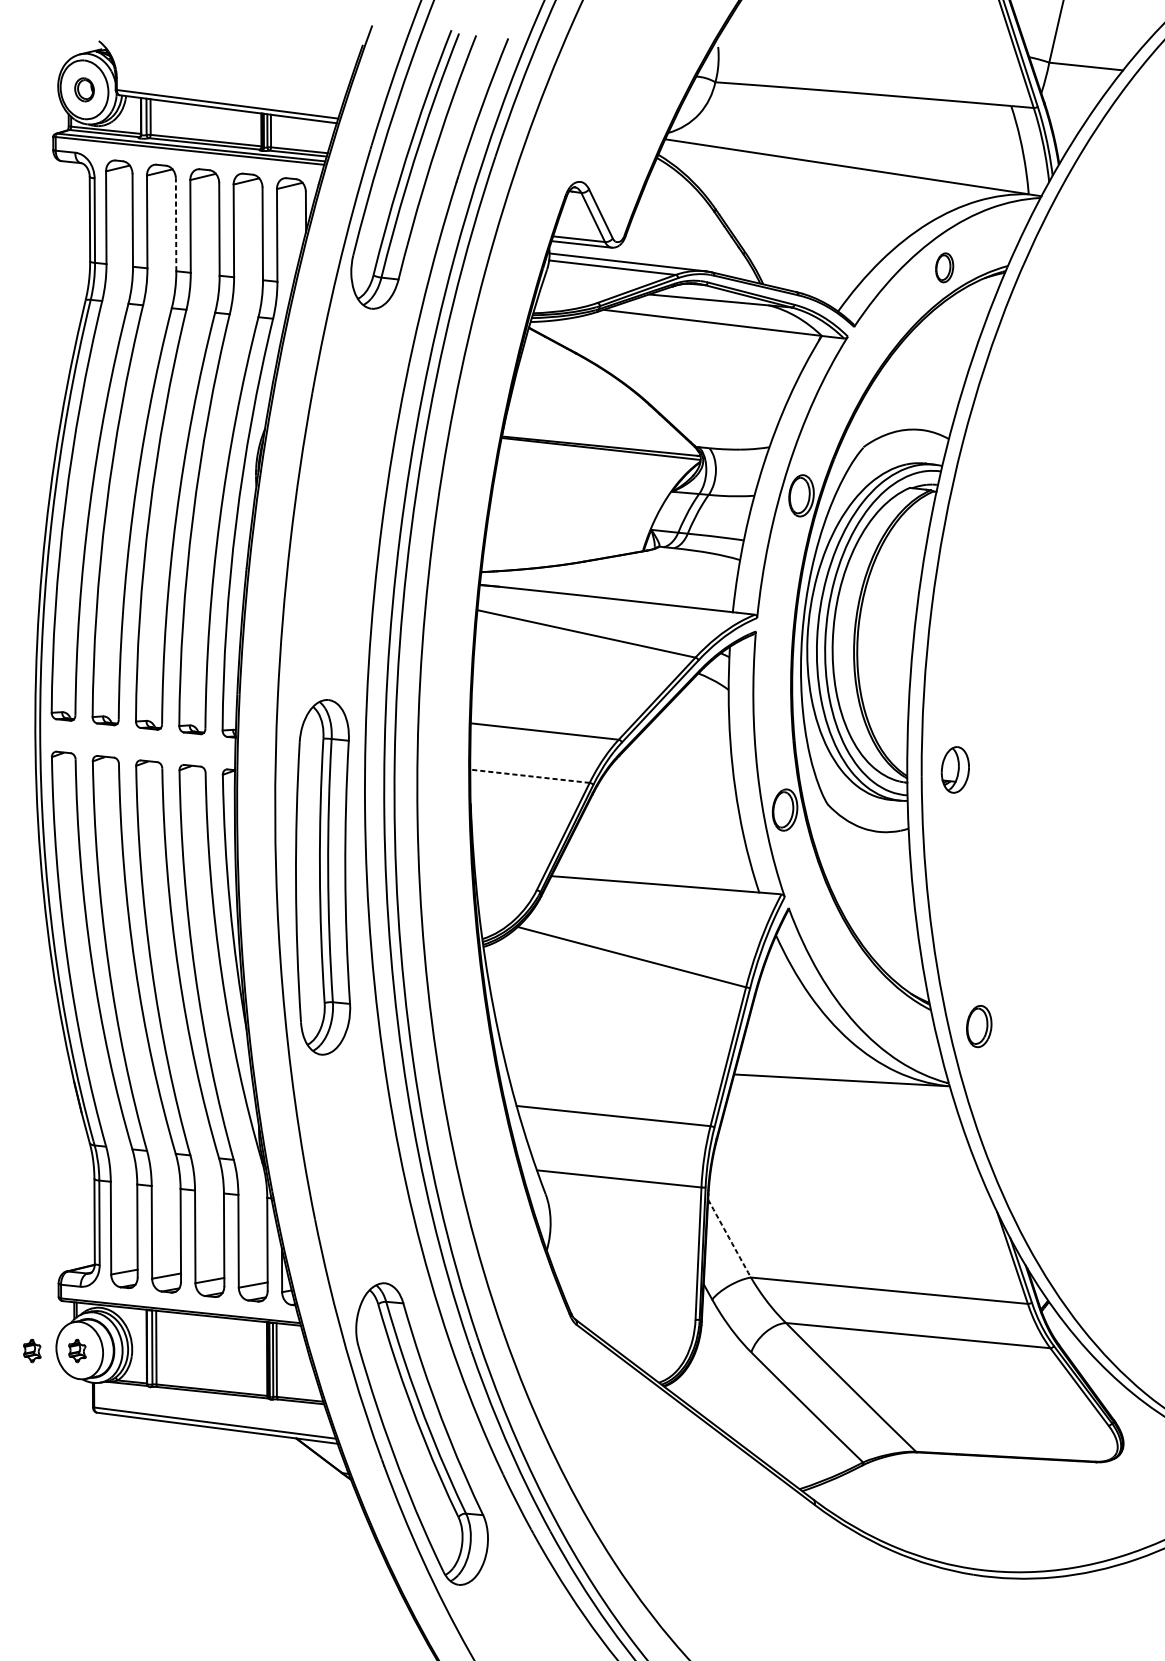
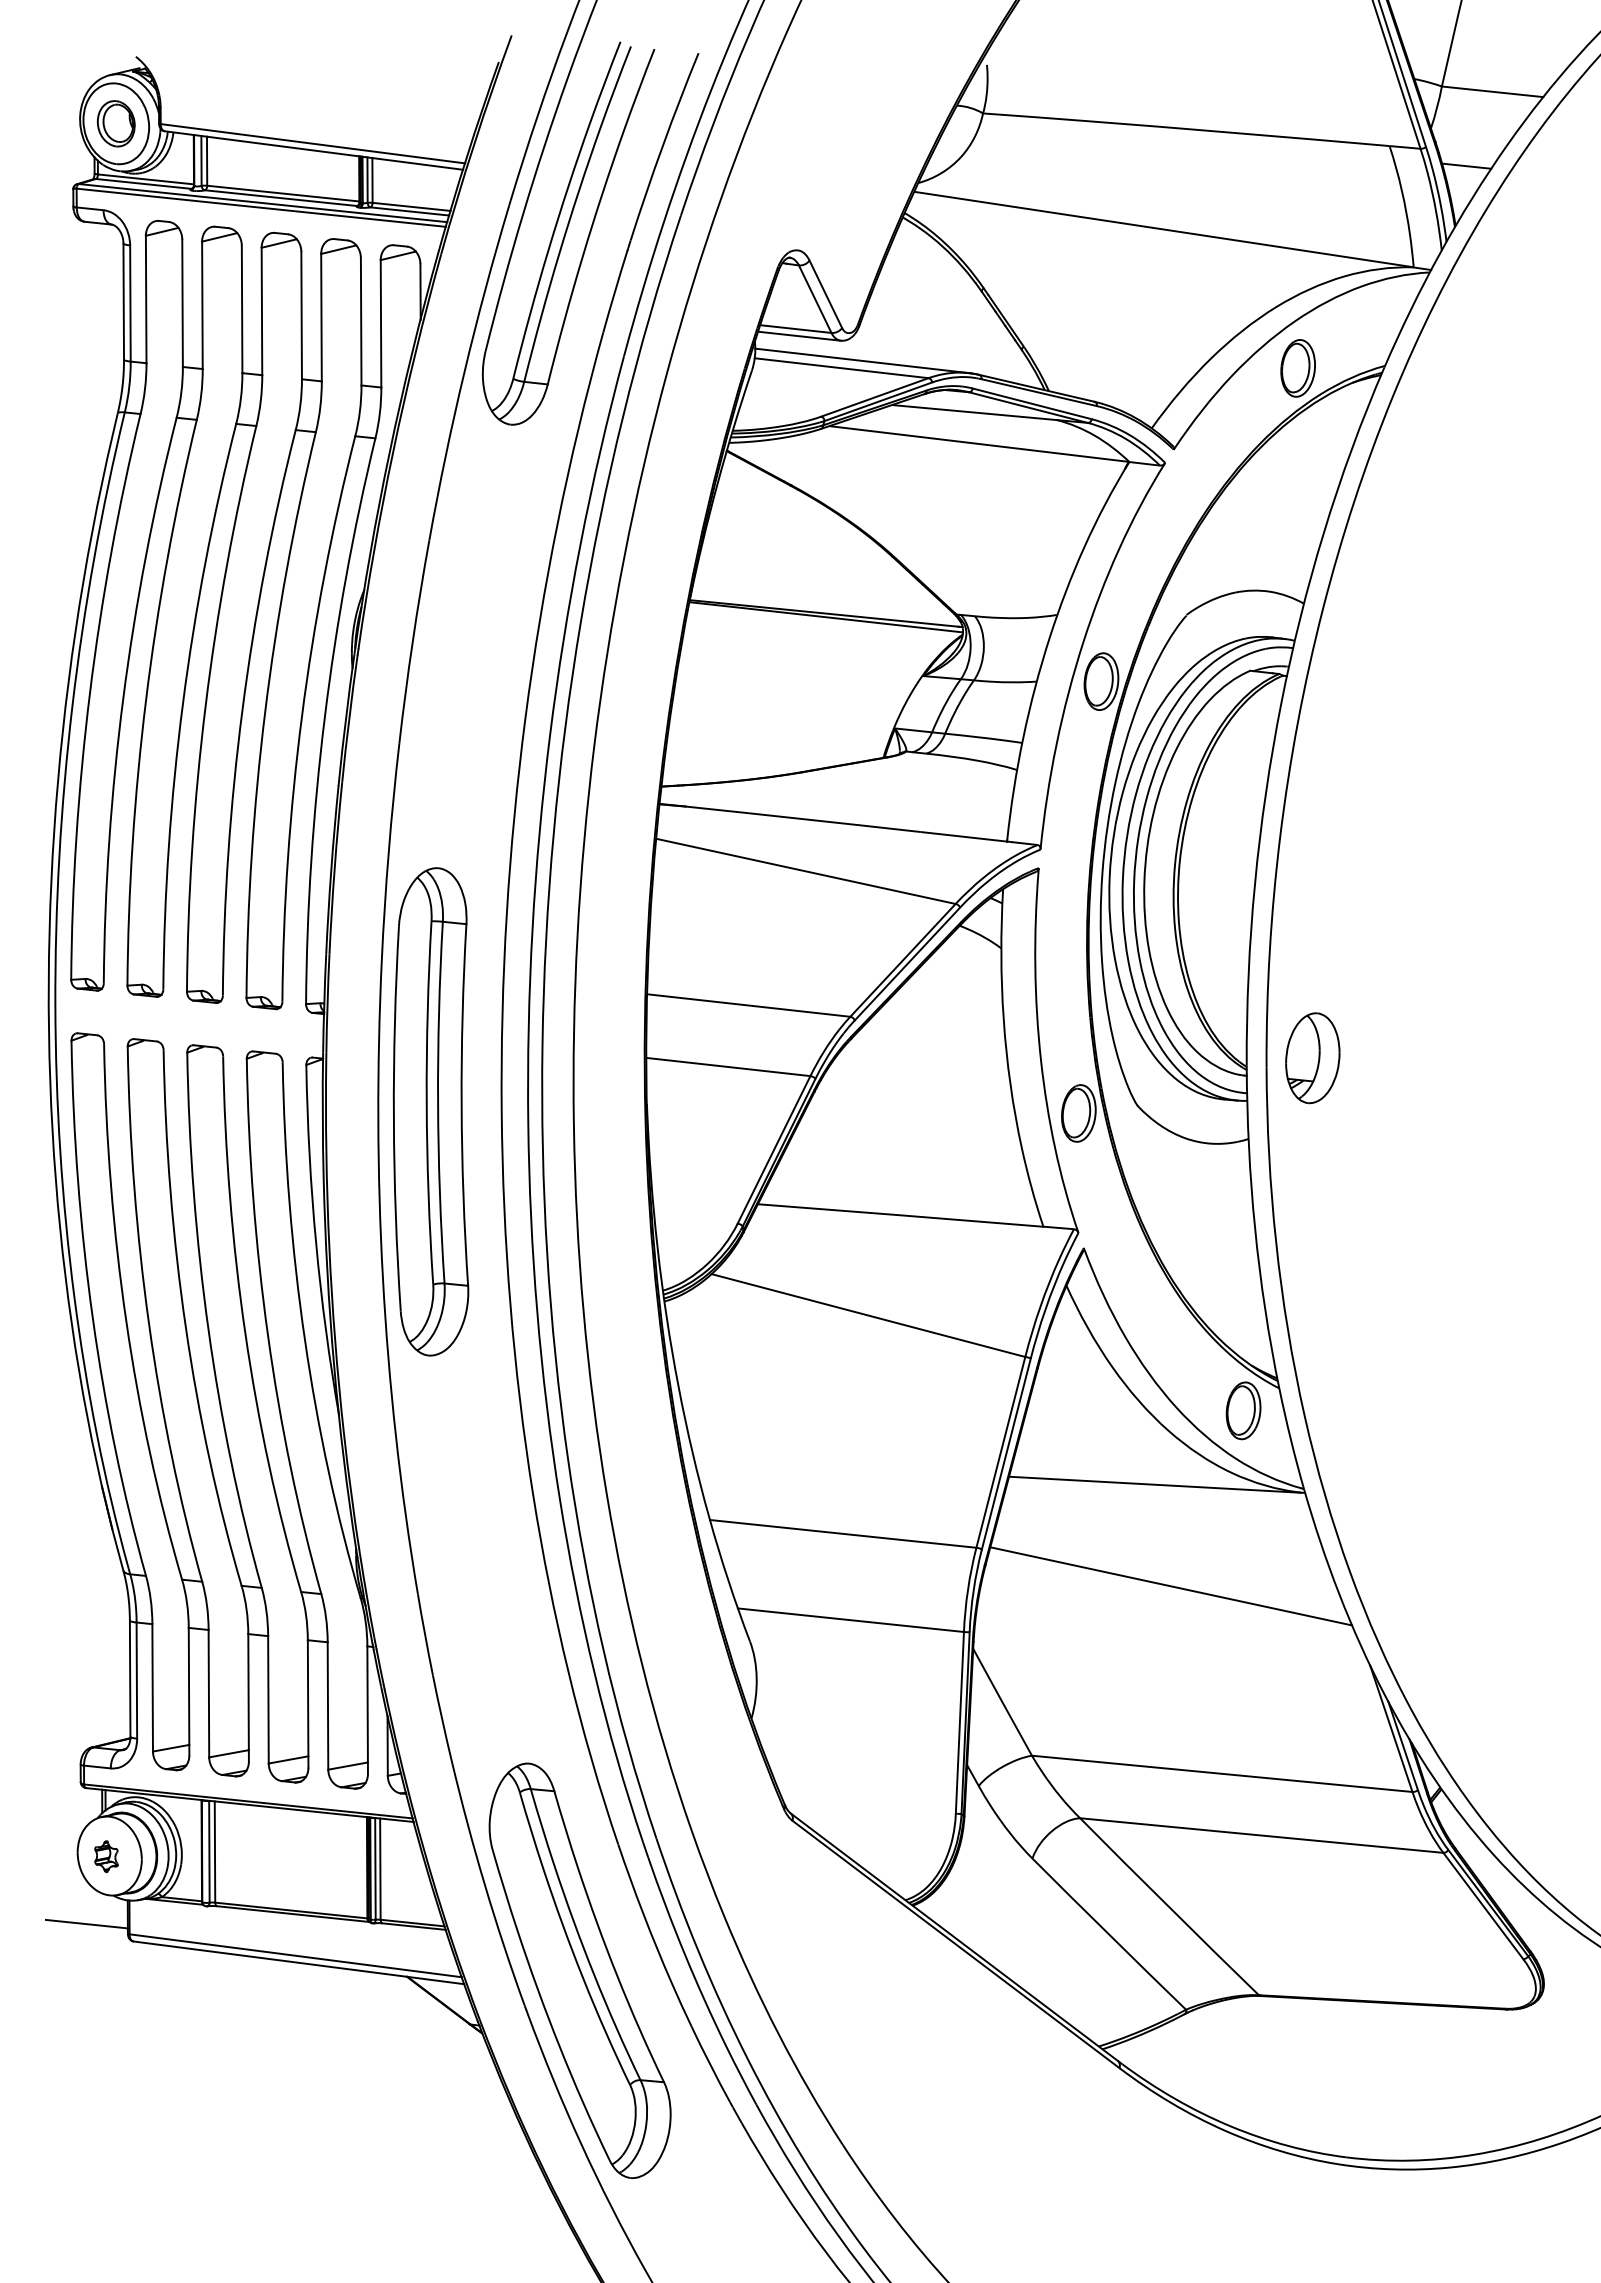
part: (84, 89) -> (116, 123), size x1.43
line: (1067, 120) -> (1466, 165), added
line: (176, 224) -> (242, 309), dashed -> solid
part: (944, 267) -> (1297, 368), size x1.43
part: (955, 770) -> (1312, 1058), size x1.43
line: (530, 776) -> (728, 1067), dashed -> solid
part: (322, 877) -> (430, 1111), moved
part: (979, 1026) -> (1243, 1410), moved
line: (852, 1154) -> (1171, 1586), added
arc: (729, 1238) -> (1002, 1702), dashed -> solid
part: (32, 1350) -> (44, 1856), removed
line: (62, 1399) -> (86, 1923), added

